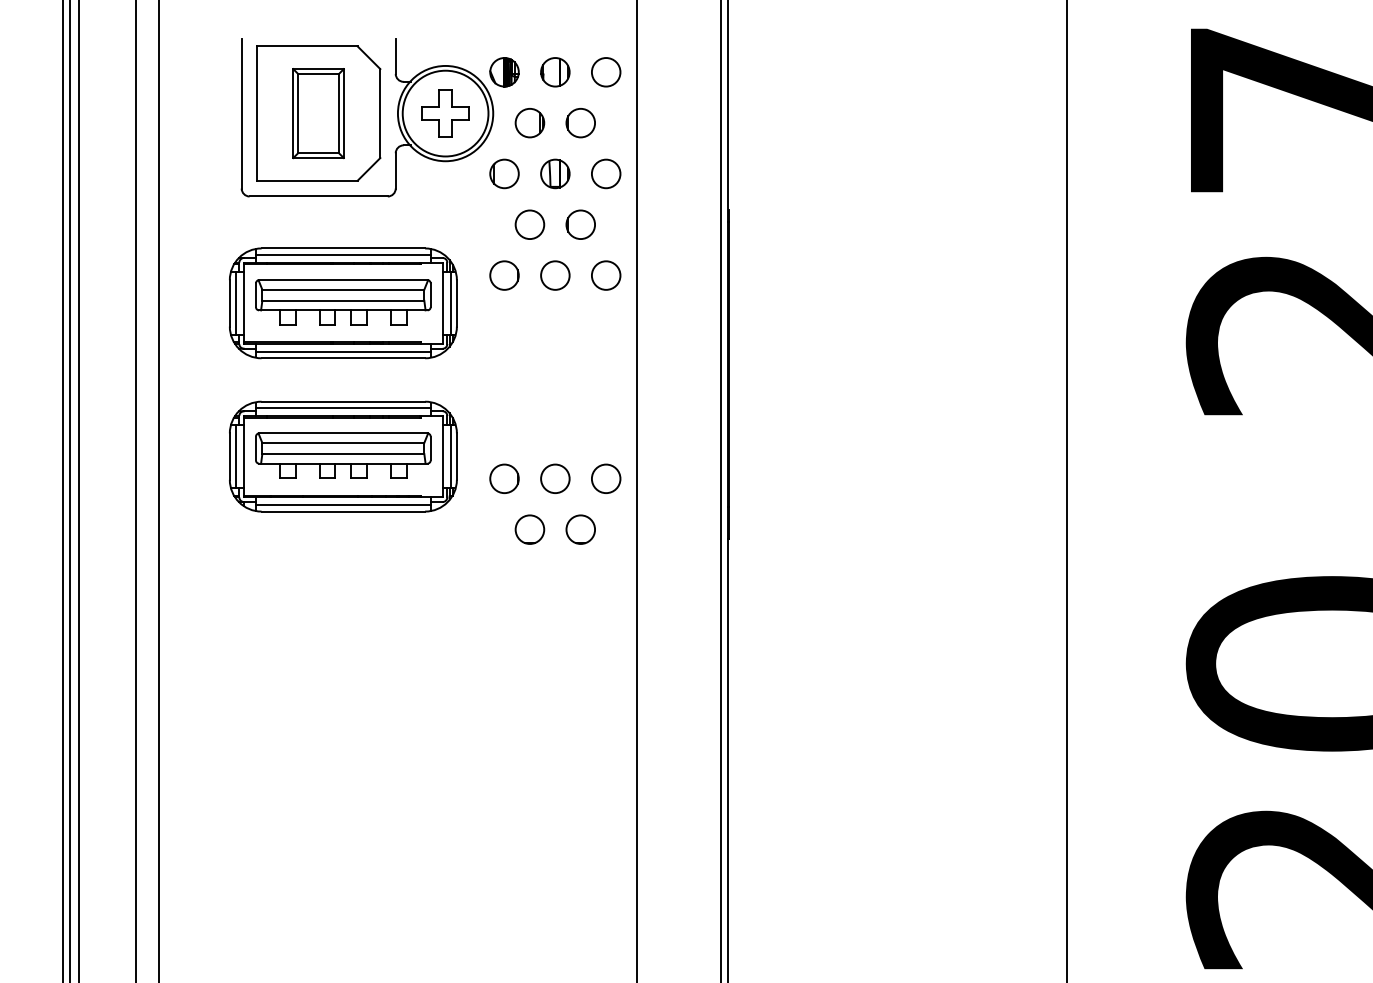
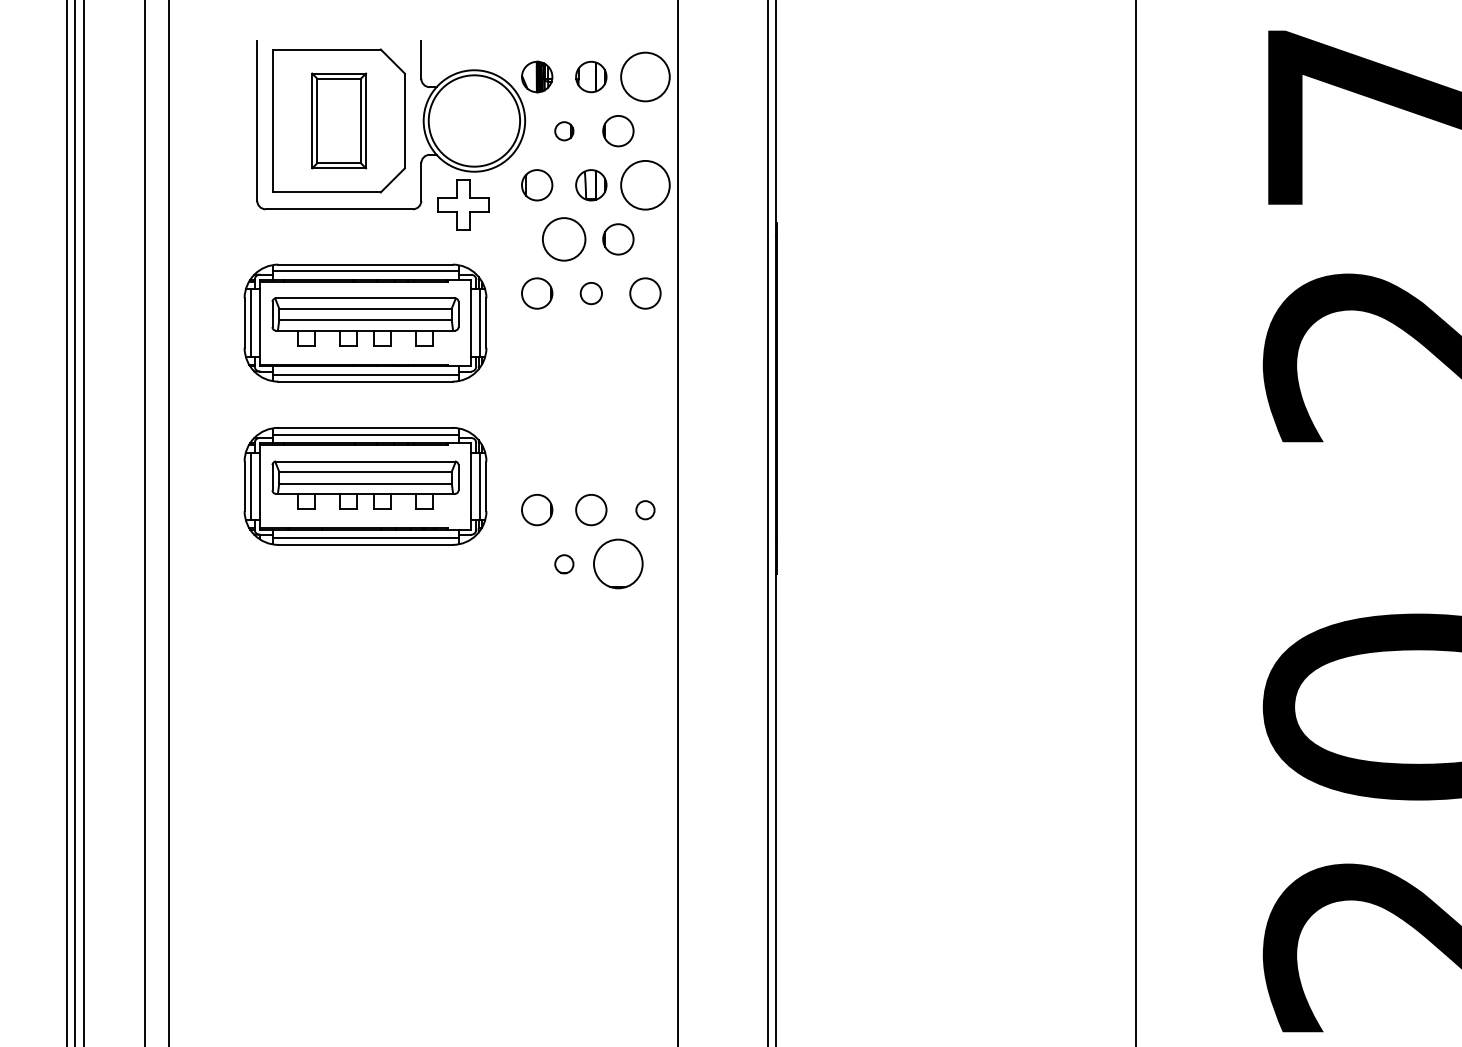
circle: (606, 71) -> (645, 76), size x1.6
part: (445, 113) -> (463, 204), moved
part: (530, 123) -> (564, 131), size x0.6
circle: (606, 174) -> (645, 185), size x1.6
circle: (530, 224) -> (564, 239), size x1.4
circle: (555, 275) -> (591, 293), size x0.7
circle: (606, 479) -> (645, 510), size x0.6
circle: (530, 529) -> (564, 564), size x0.6
circle: (580, 529) -> (618, 564), size x1.6

